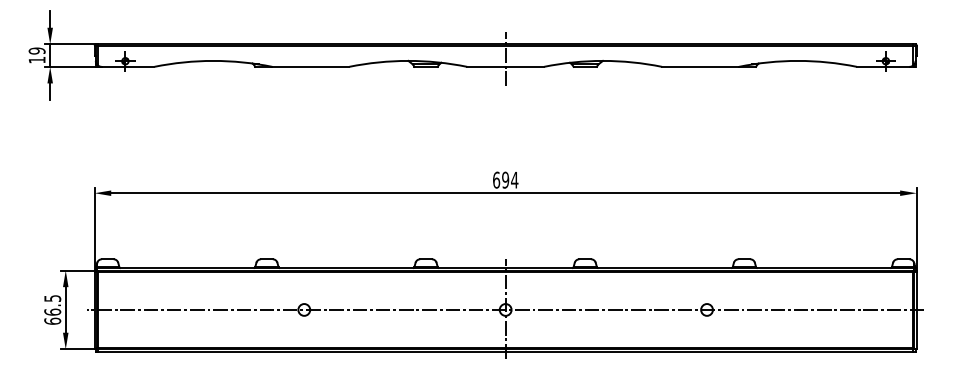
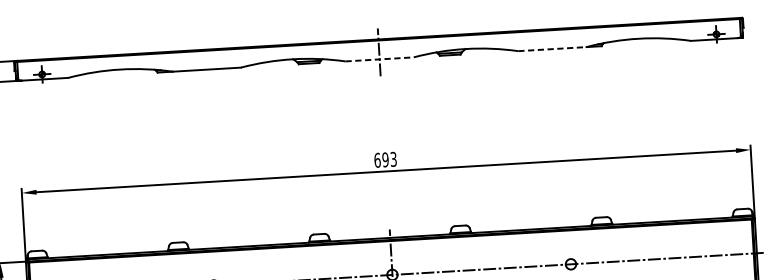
line: (506, 66) -> (380, 59), solid -> dashed
line: (701, 66) -> (553, 48), solid -> dashed
text: (514, 179) -> (393, 158), 694 -> 693

